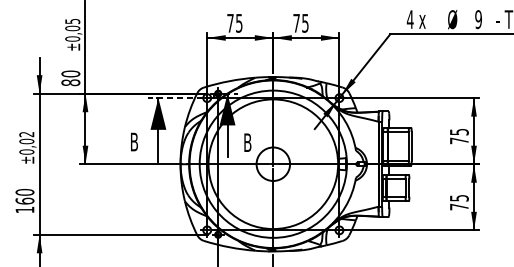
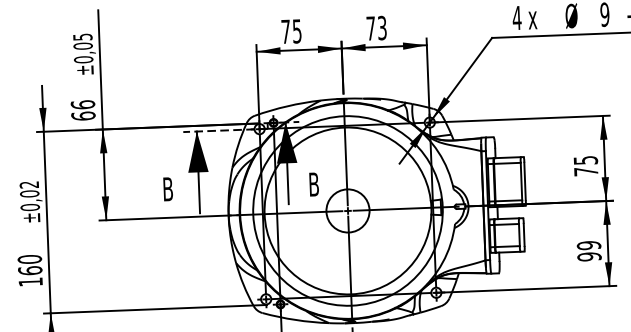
text: (305, 22) -> (382, 27), 75 -> 73
text: (70, 78) -> (82, 110), 80 -> 66
text: (458, 202) -> (588, 251), 75 -> 99

